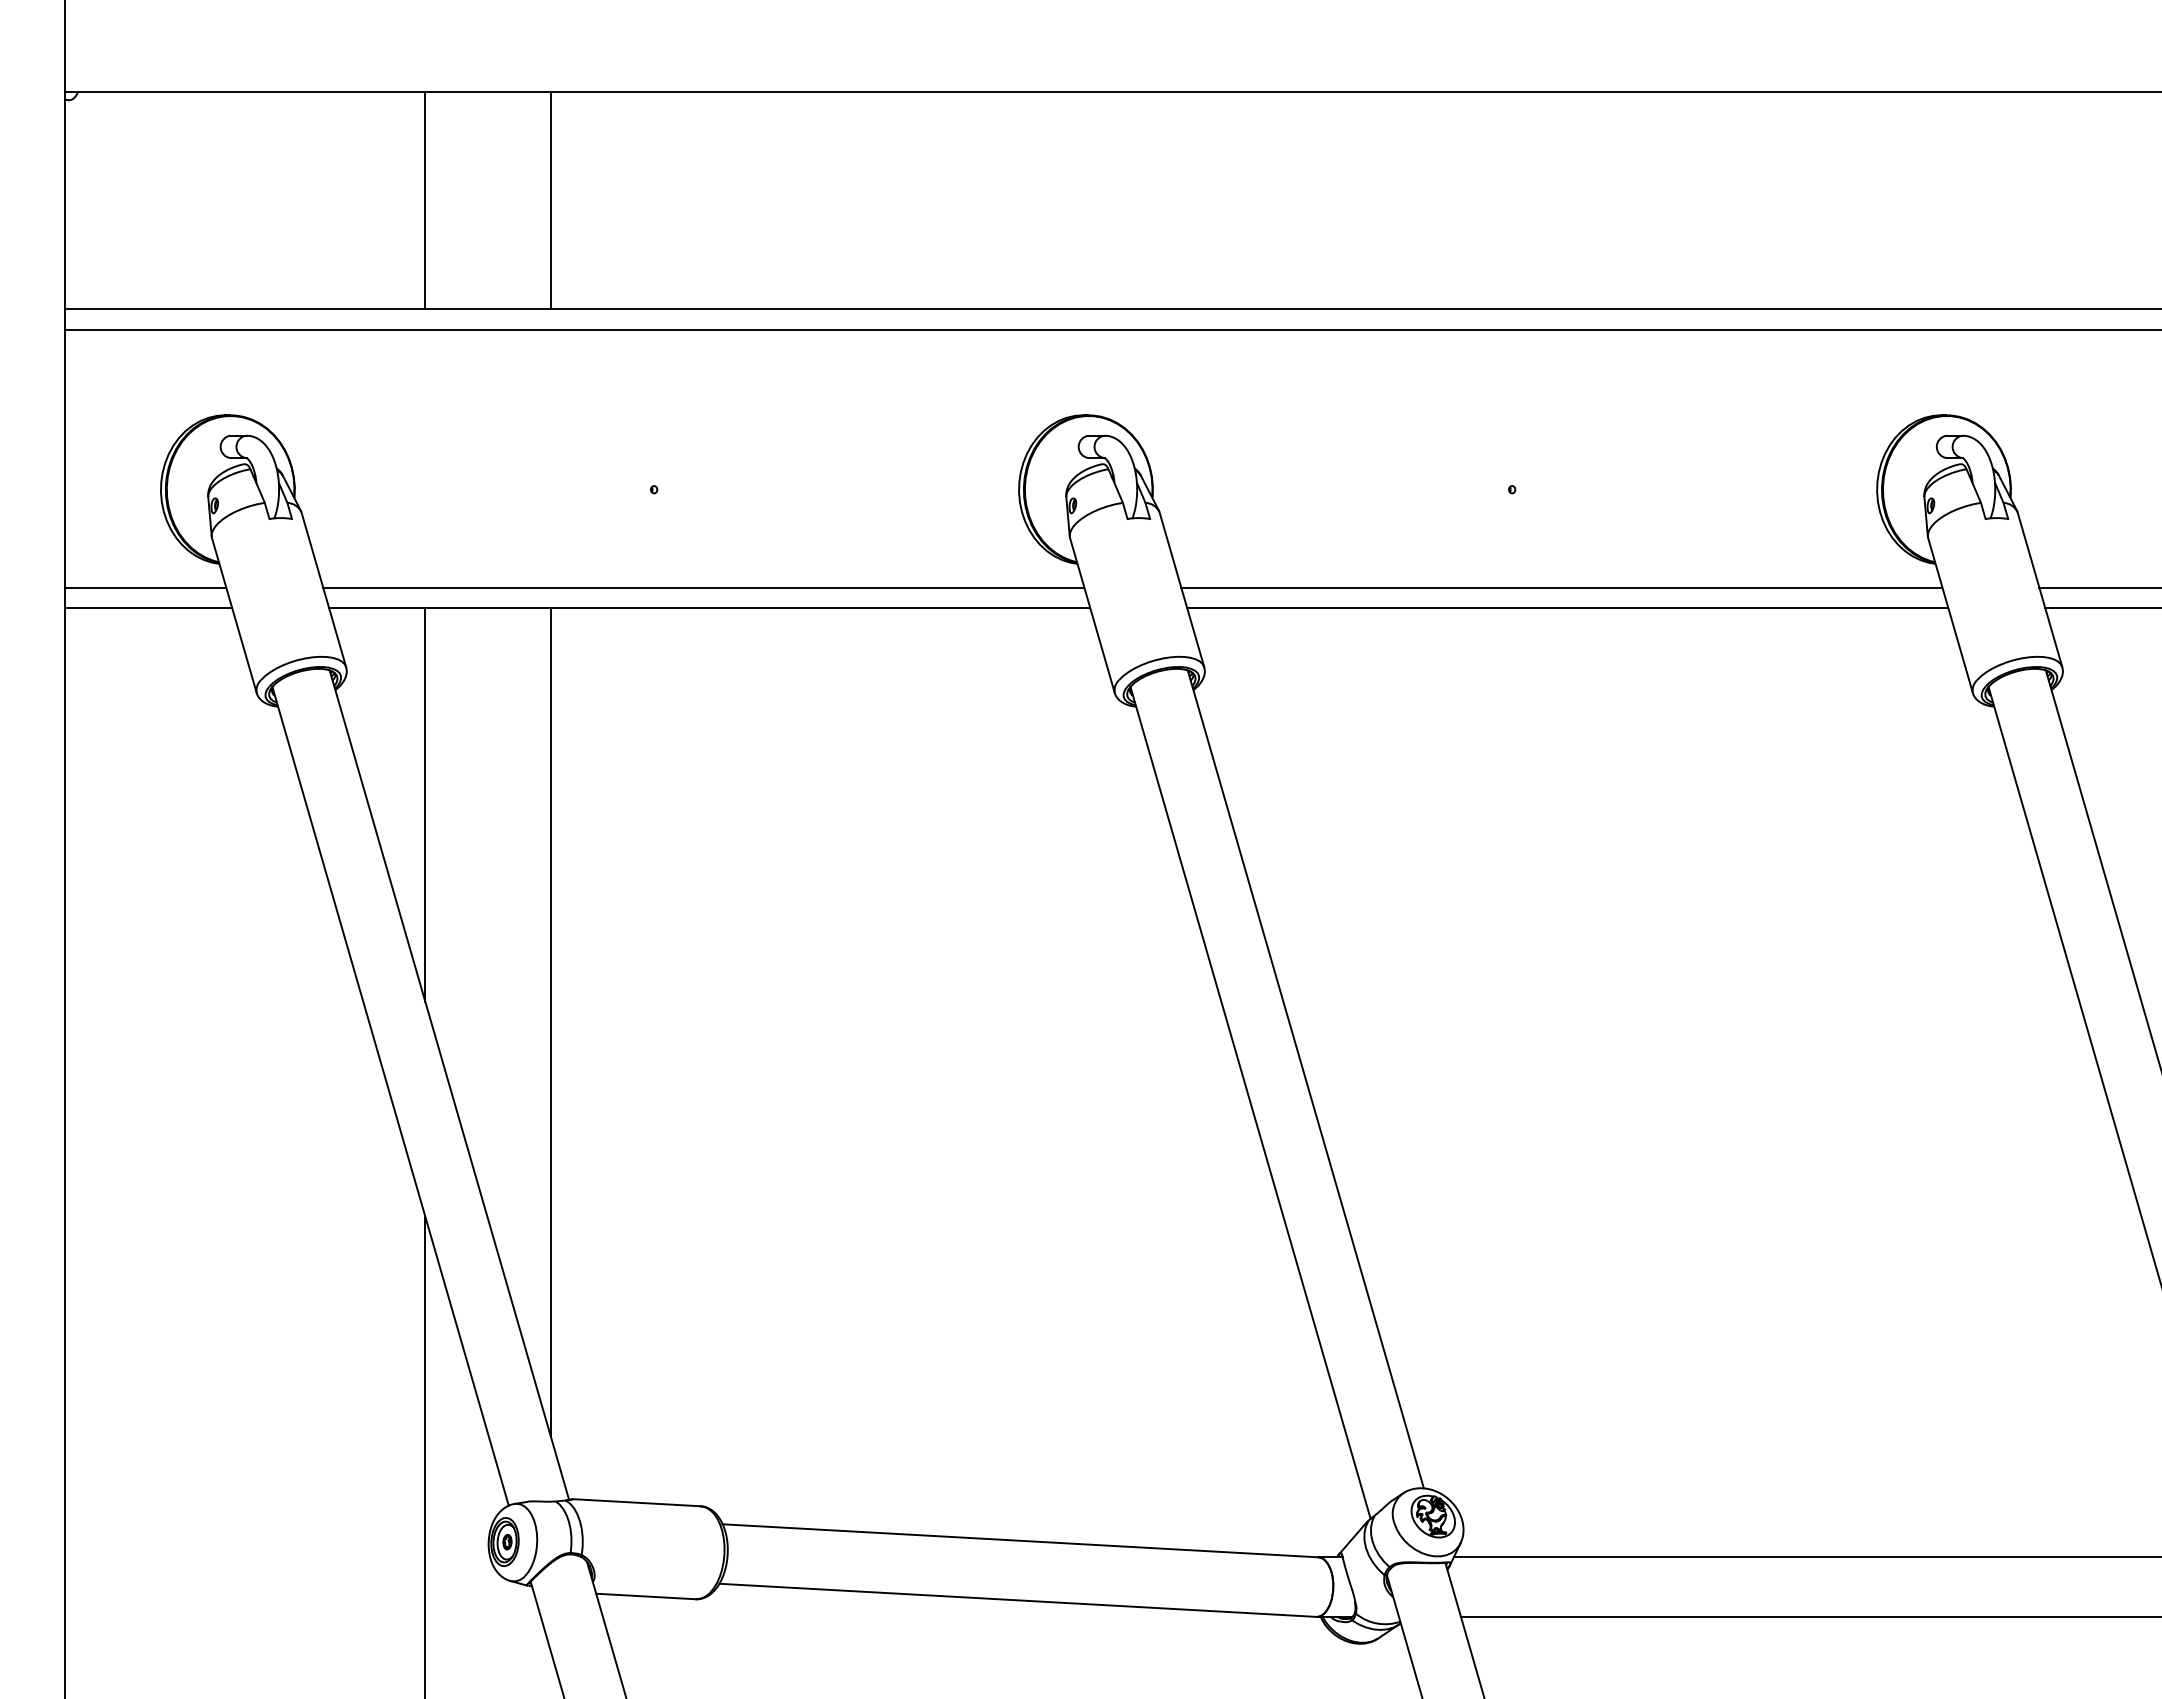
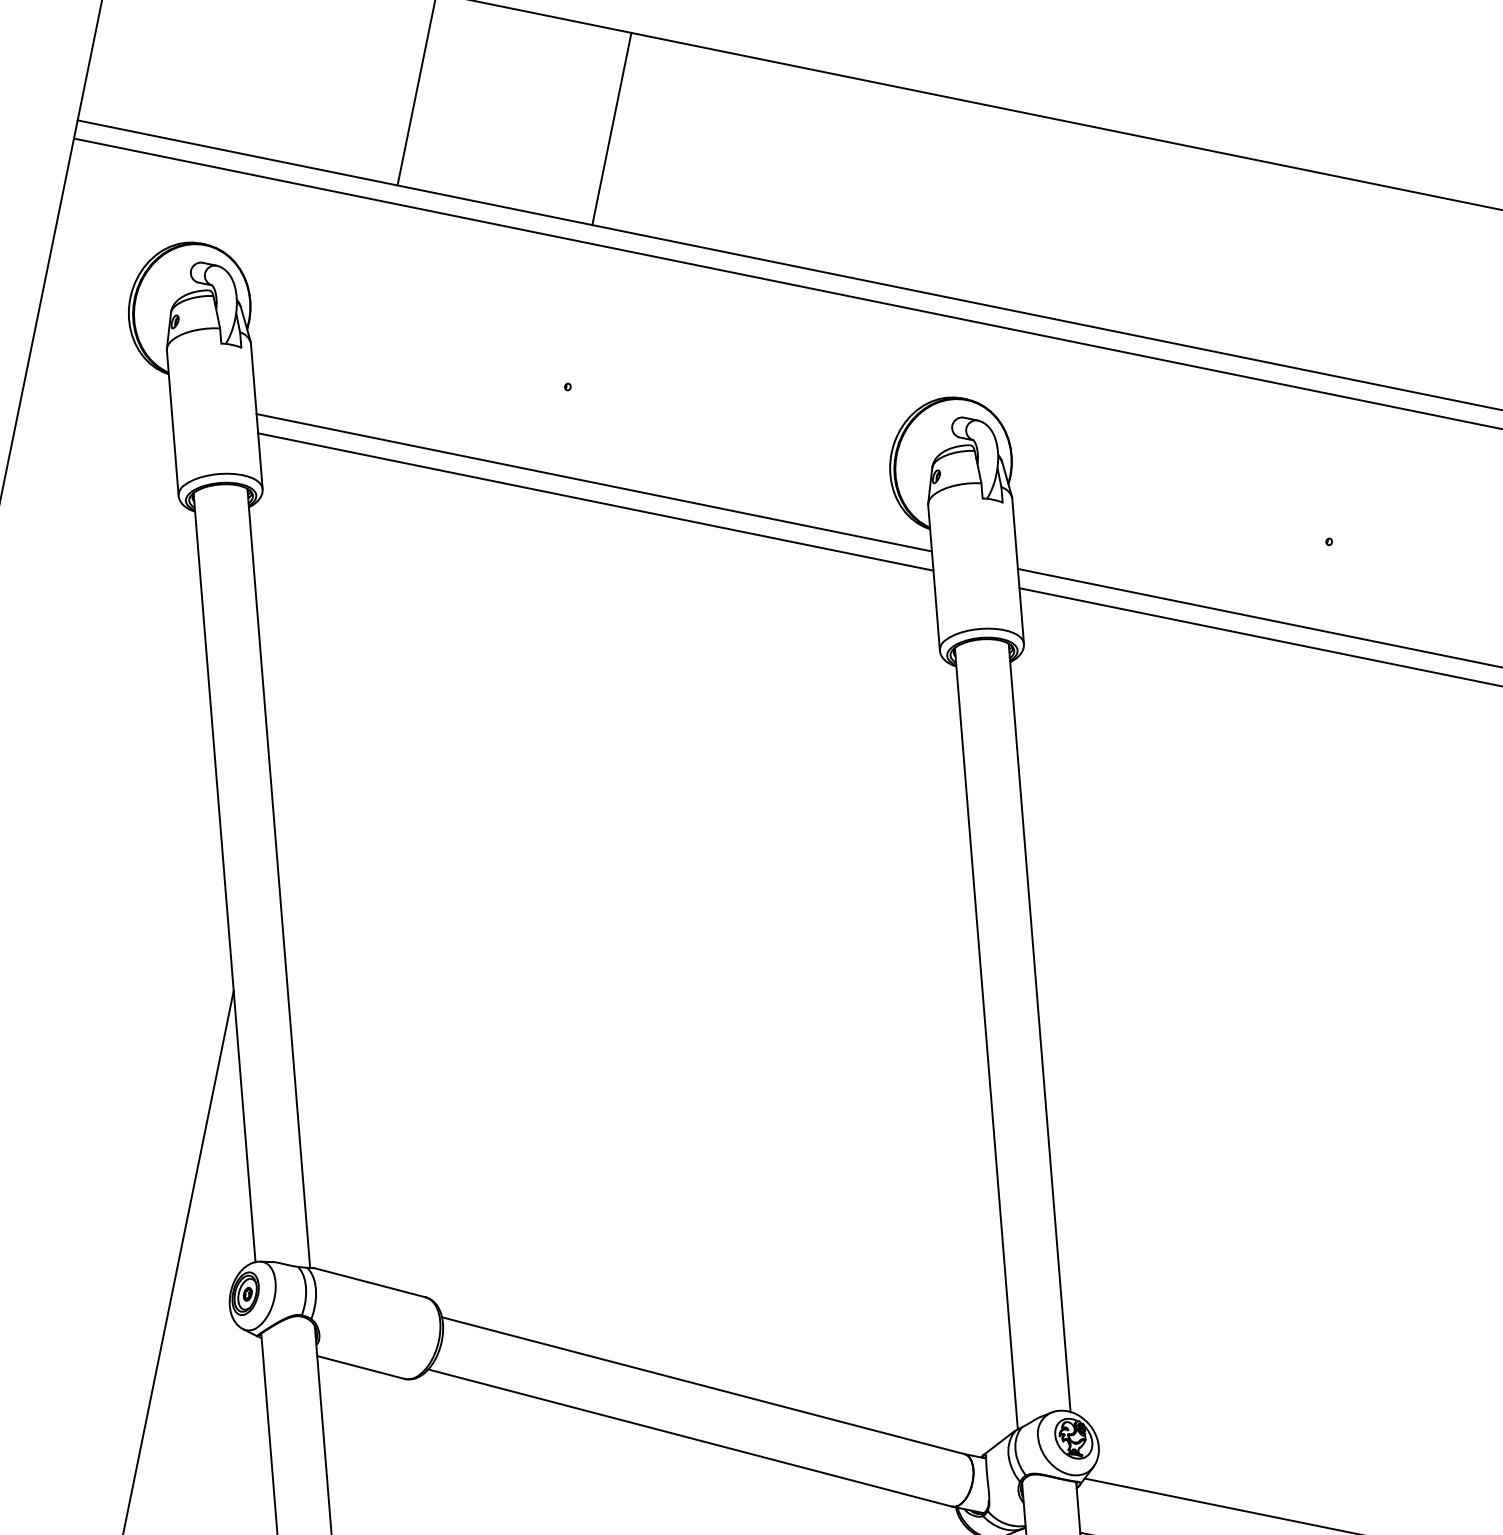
line: (550, 200) -> (611, 128), moved
line: (145, 587) -> (98, 381), removed
line: (148, 608) -> (97, 401), removed
line: (425, 805) -> (308, 625), removed
line: (550, 1022) -> (379, 840), removed

